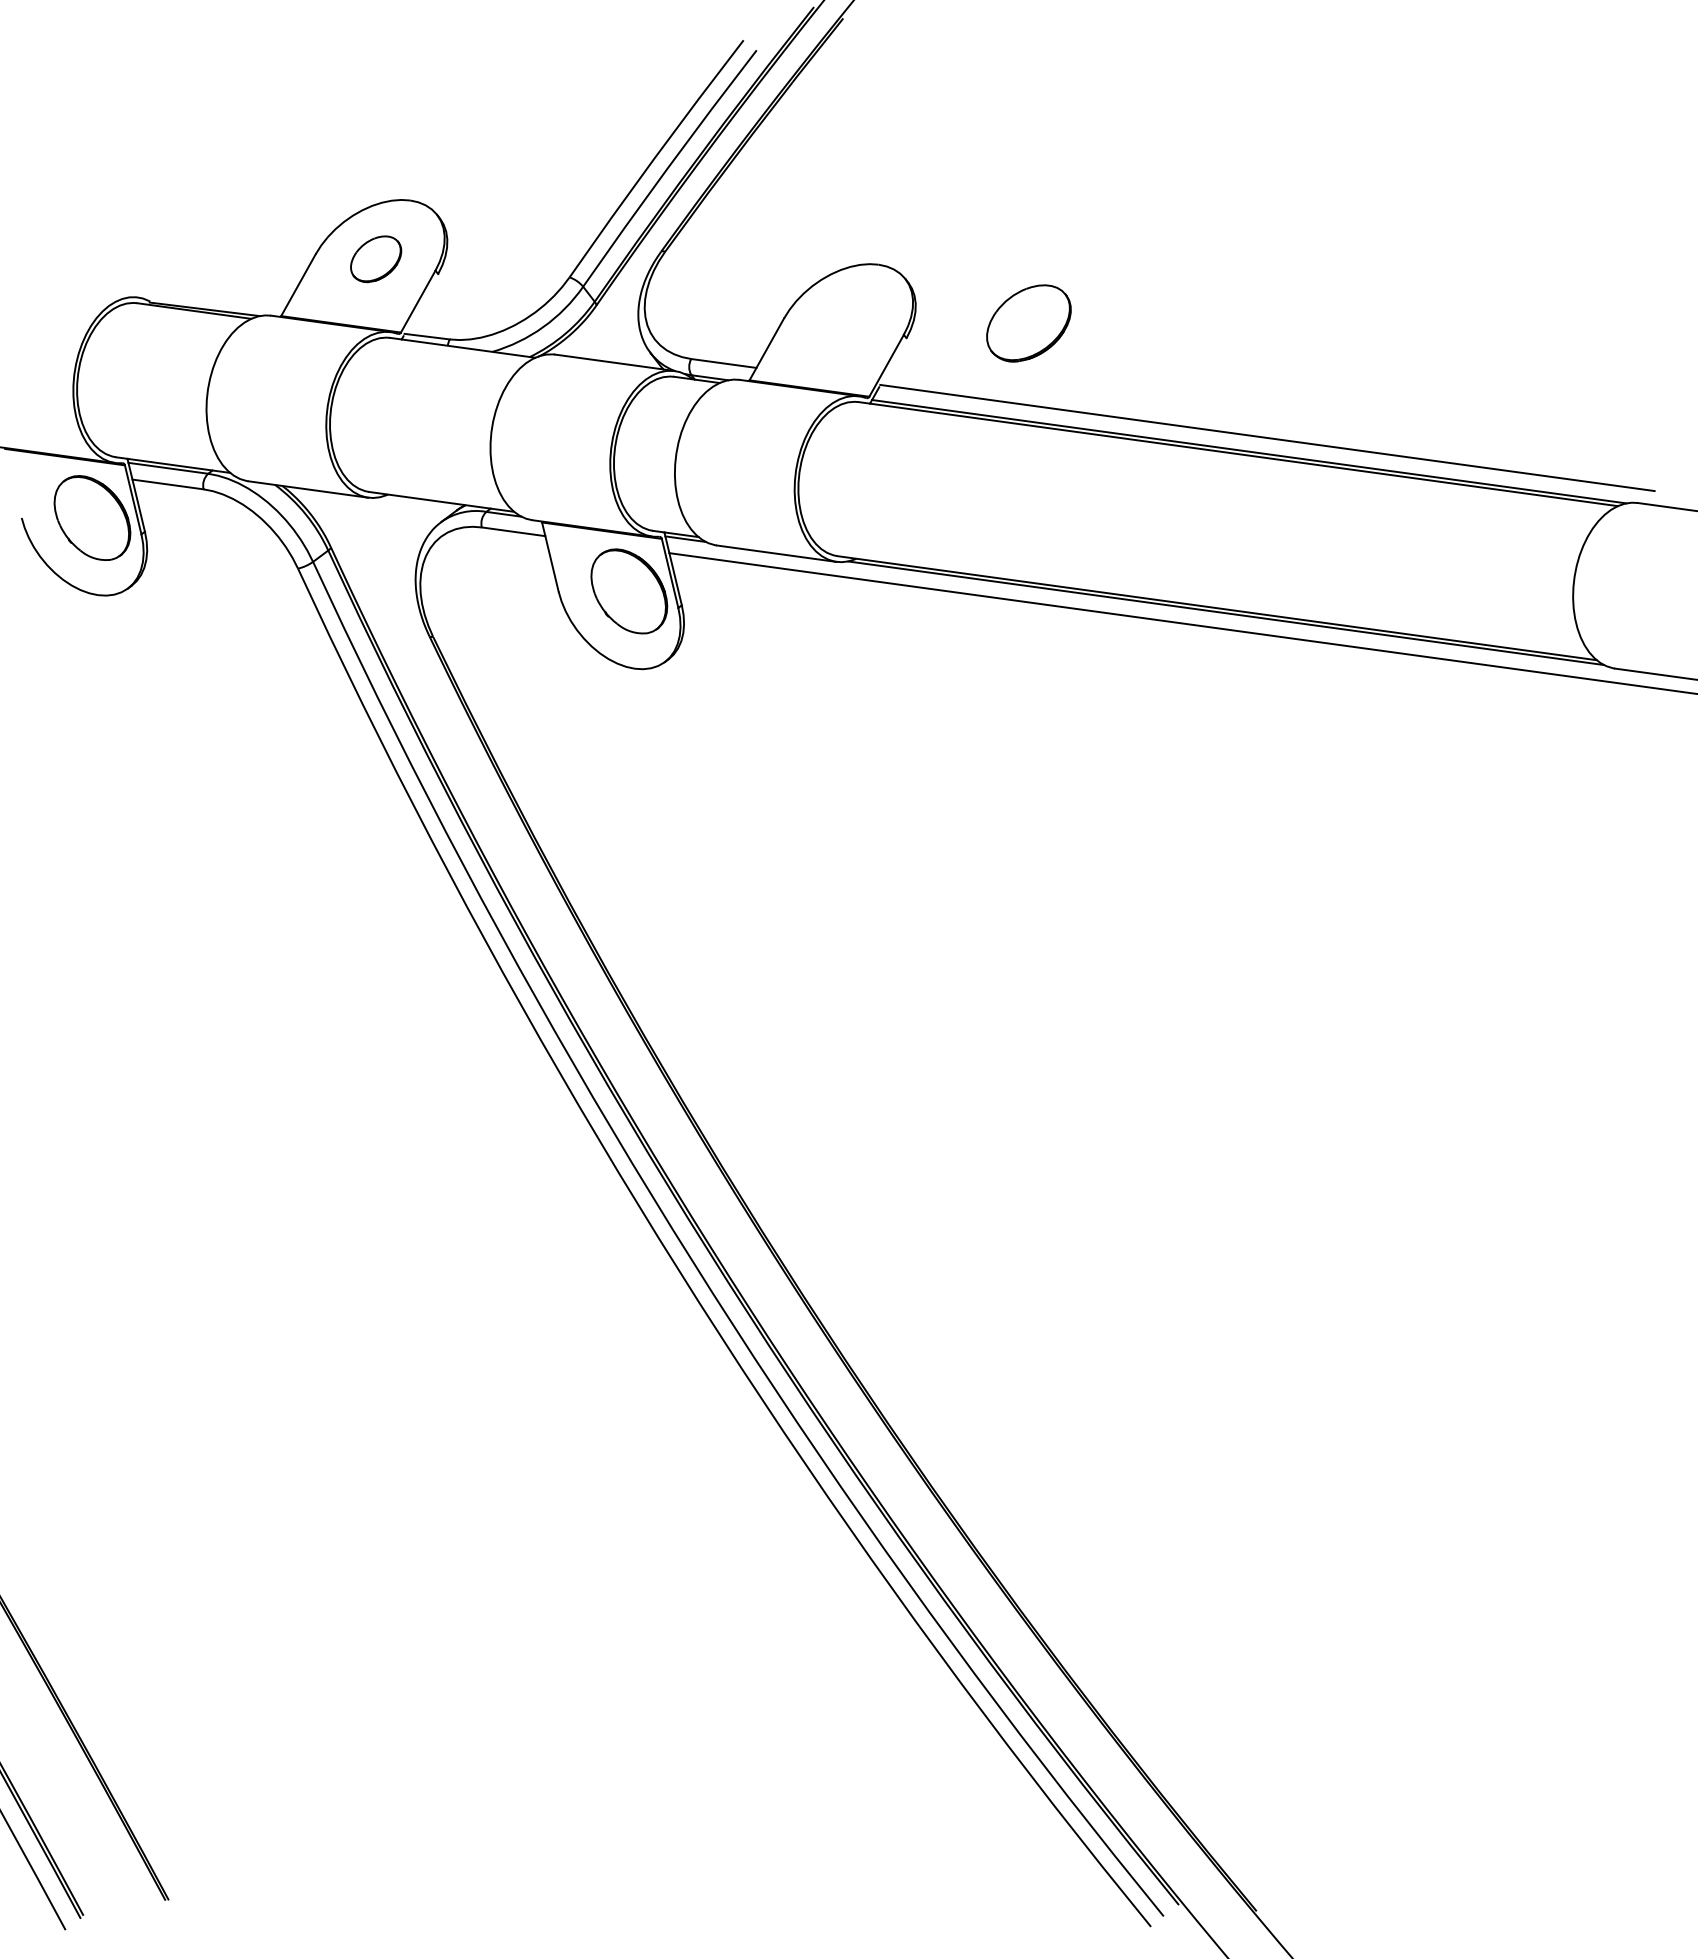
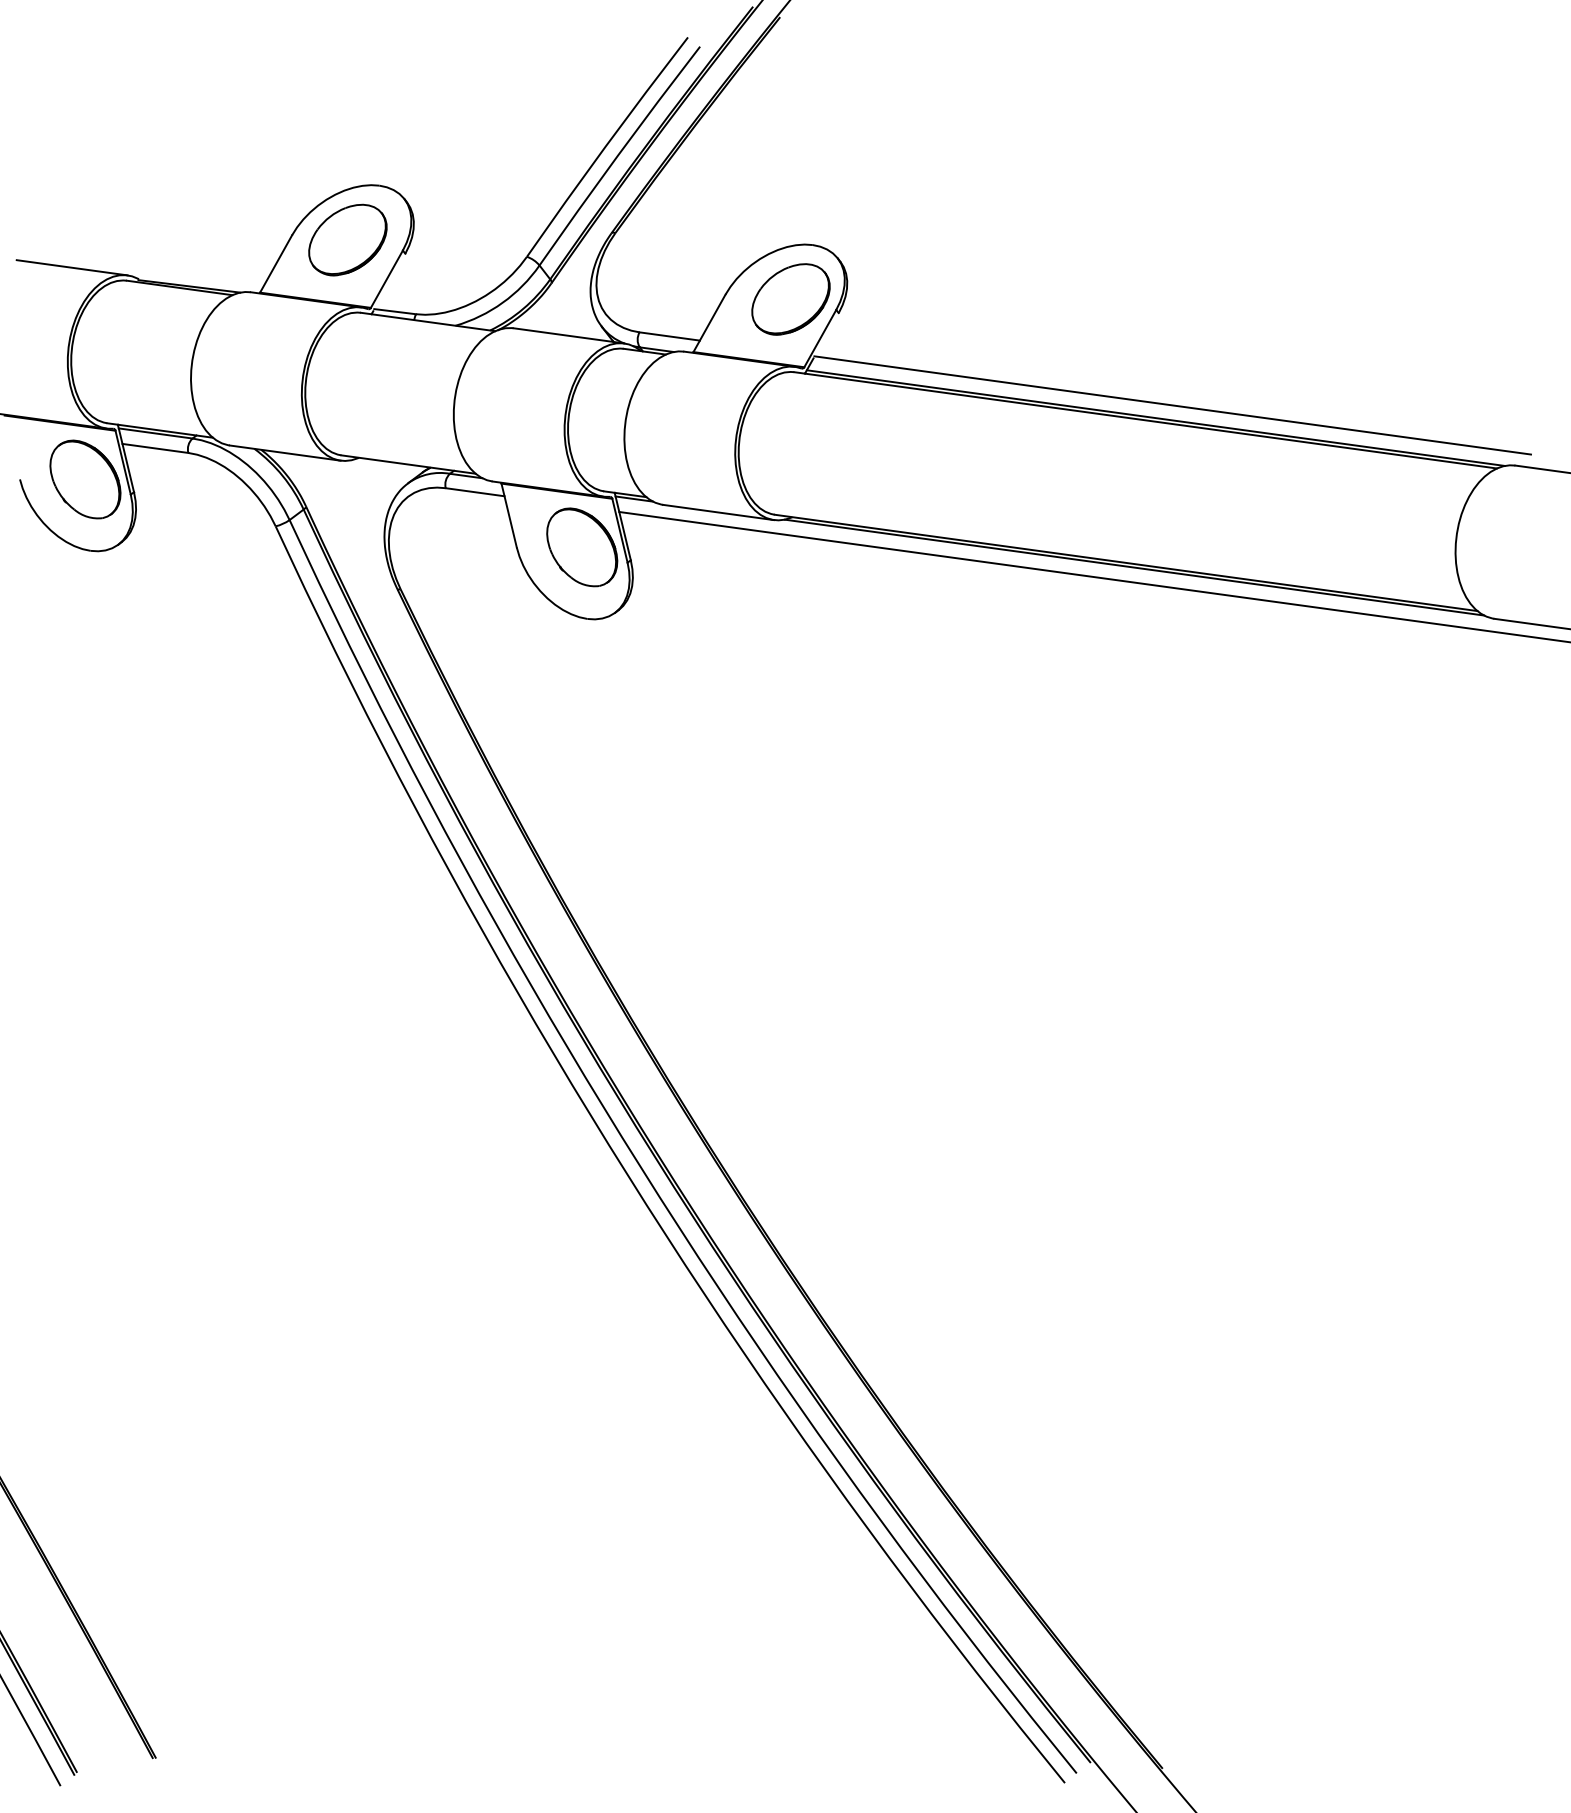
part: (375, 258) -> (347, 239), size x1.67
line: (77, 288) -> (71, 267), added
part: (1028, 323) -> (790, 299), moved

